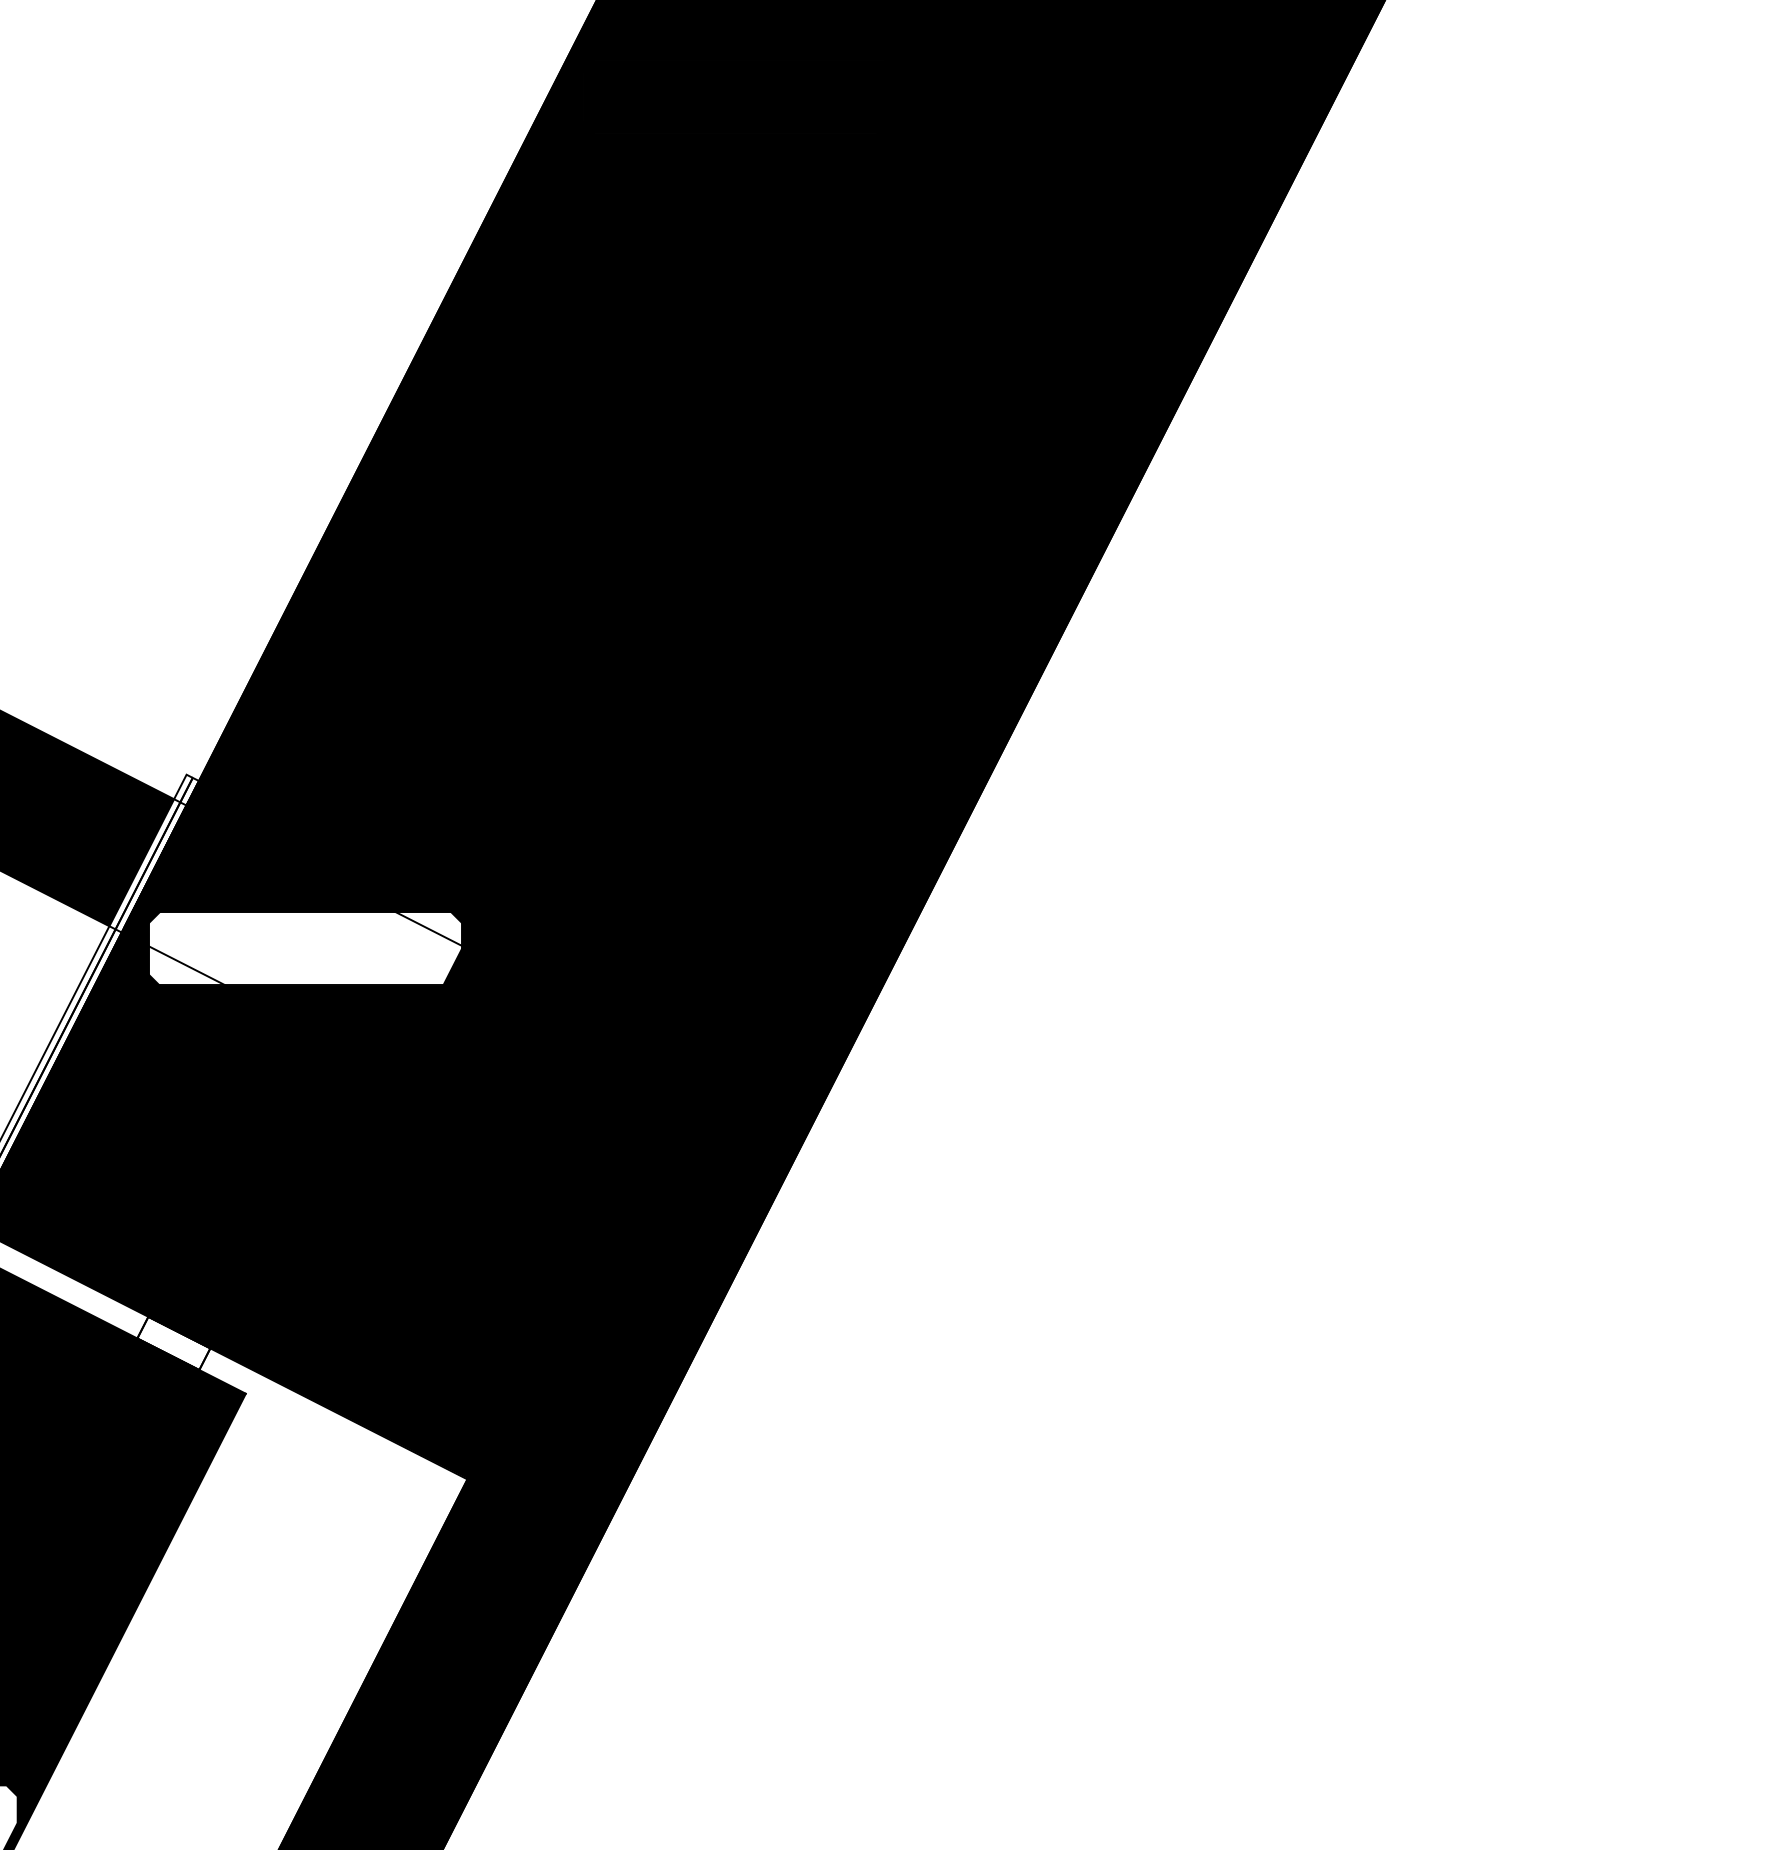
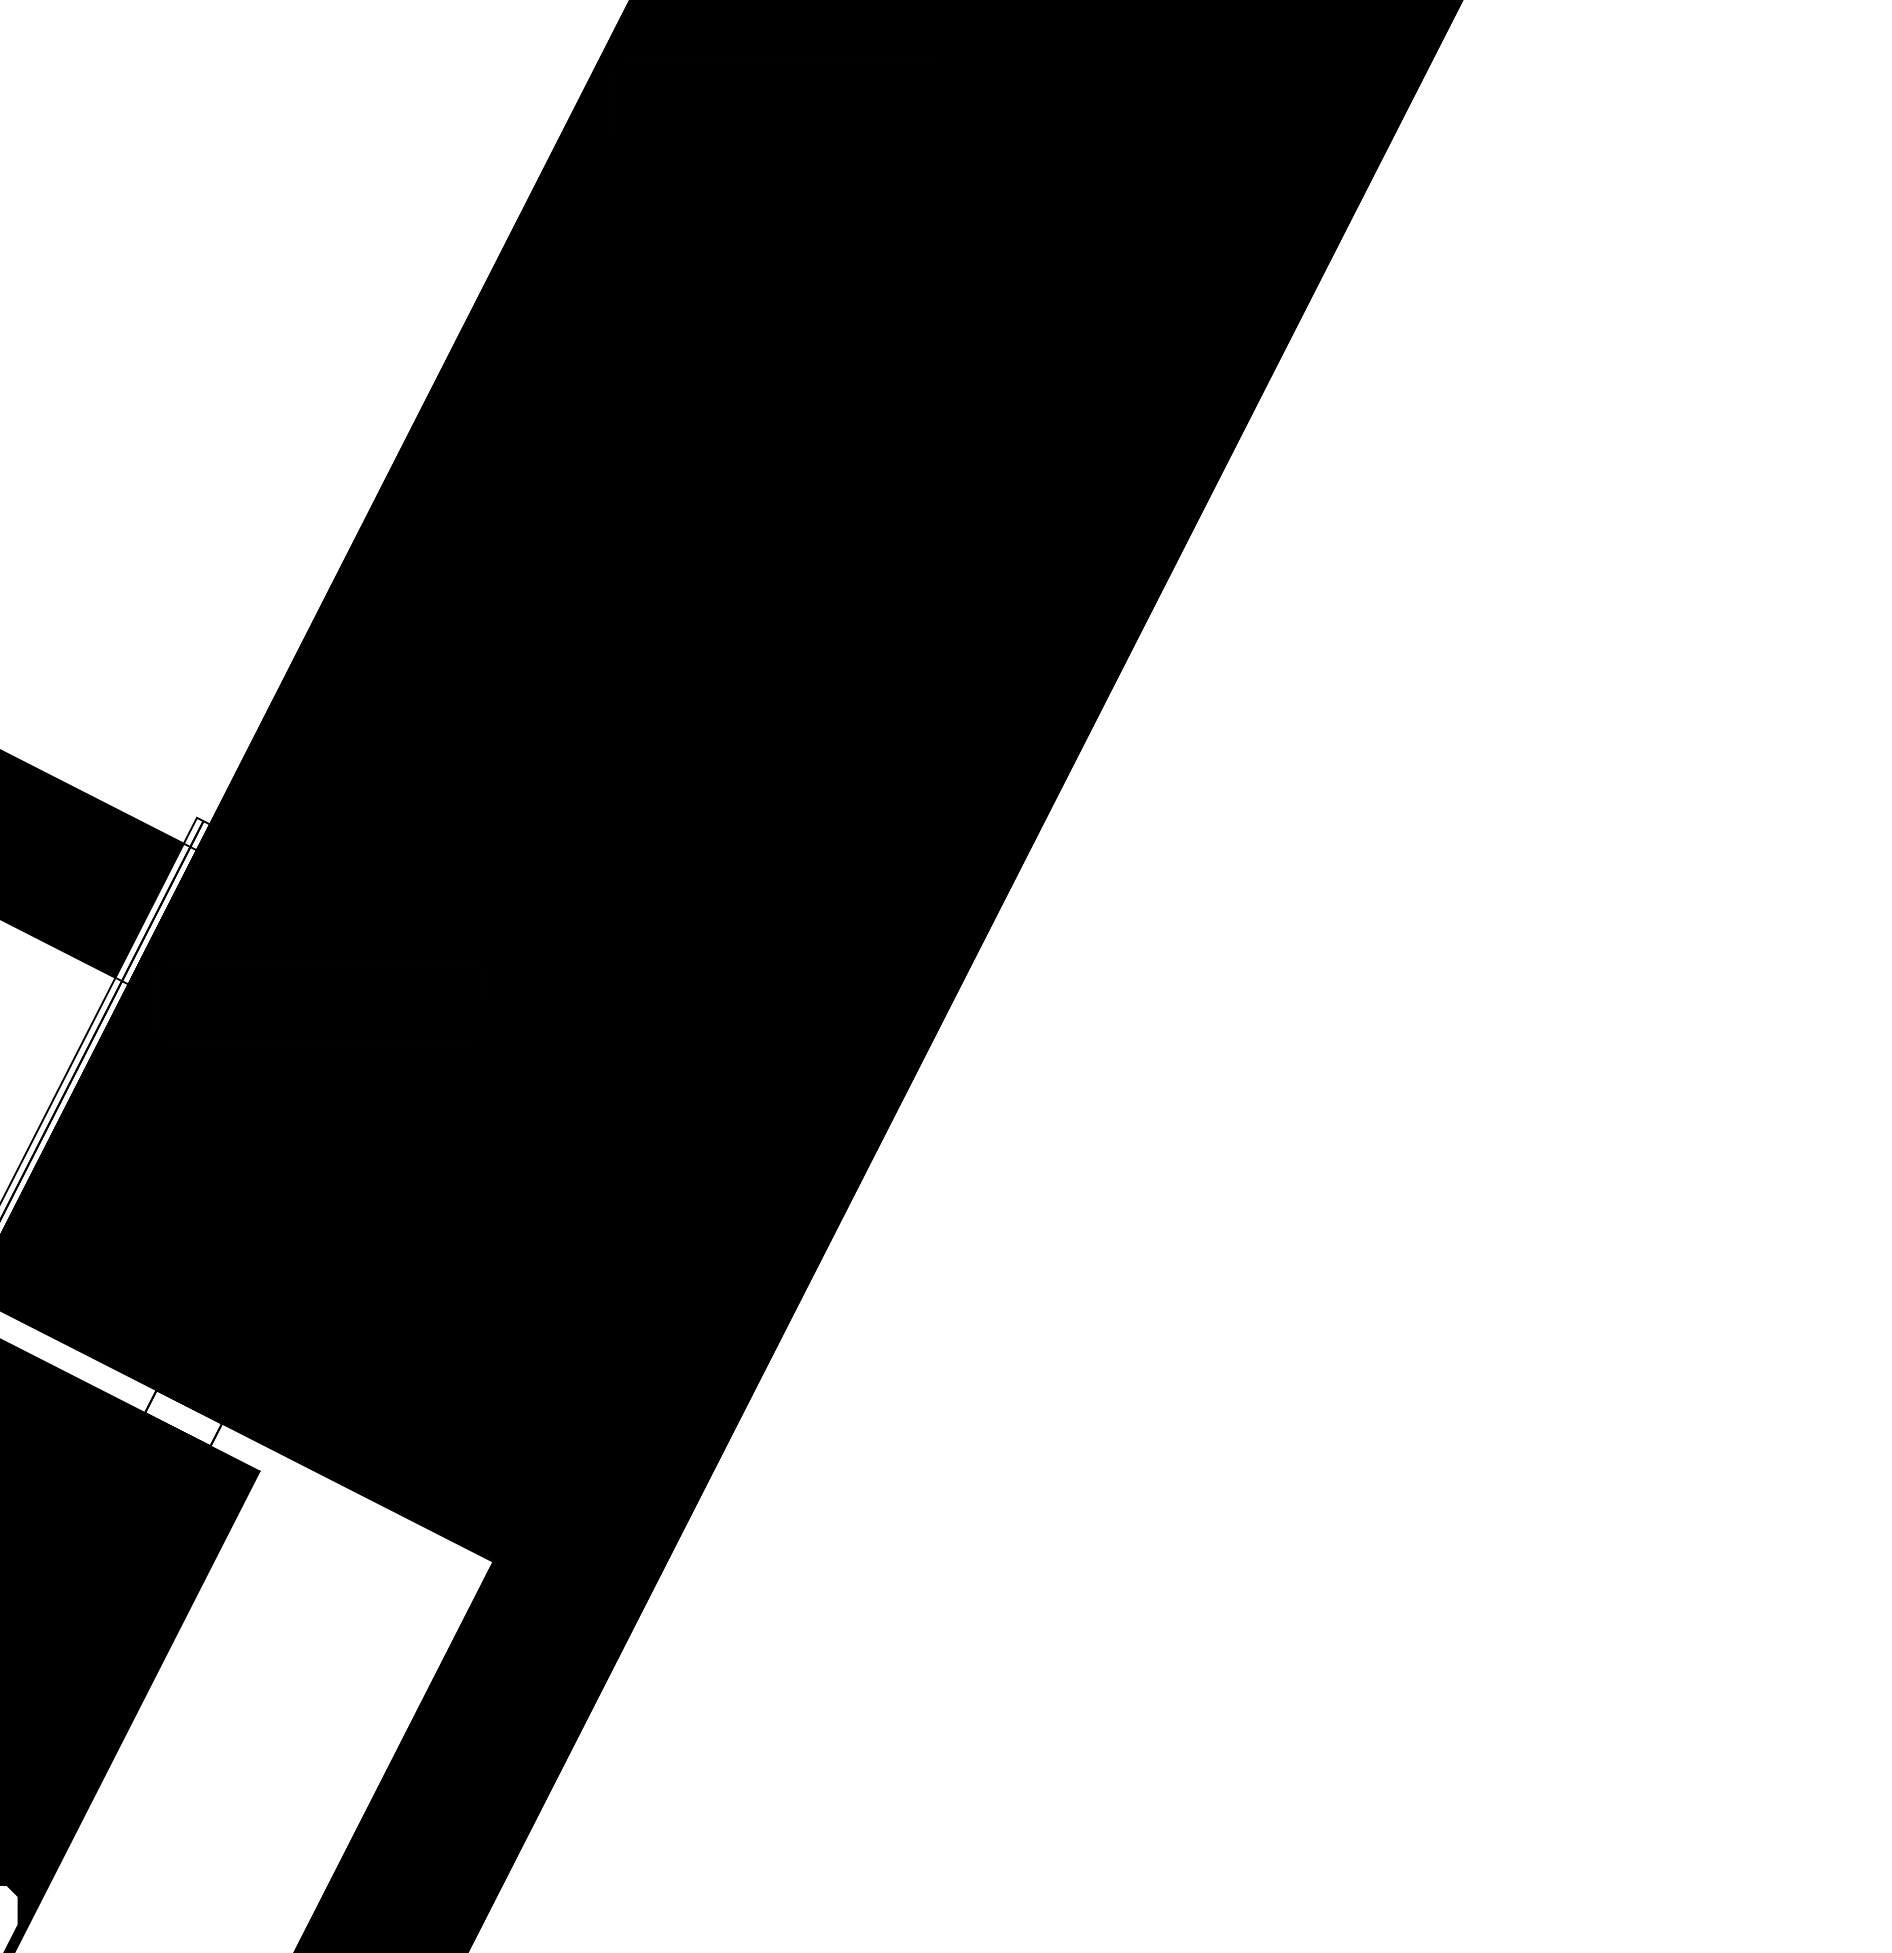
fill: (305, 948) -> (322, 1001), added

